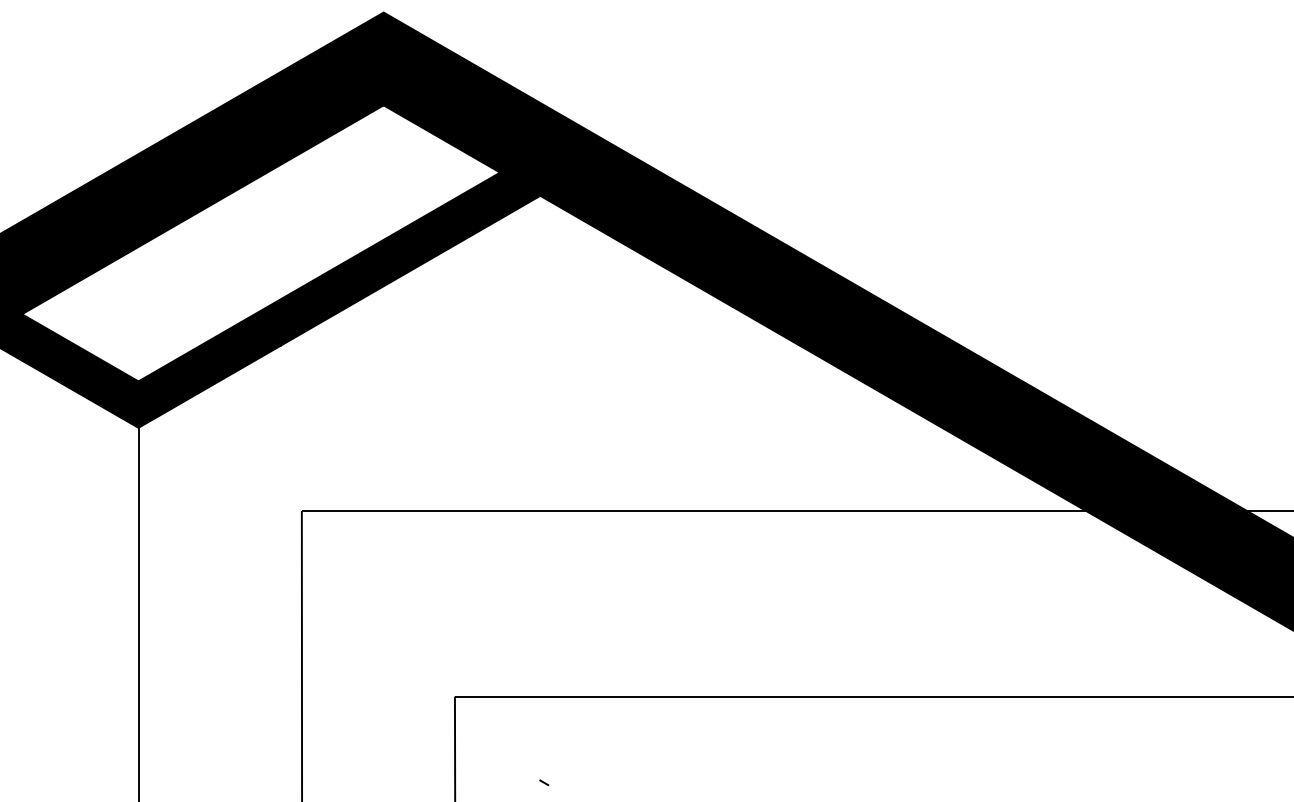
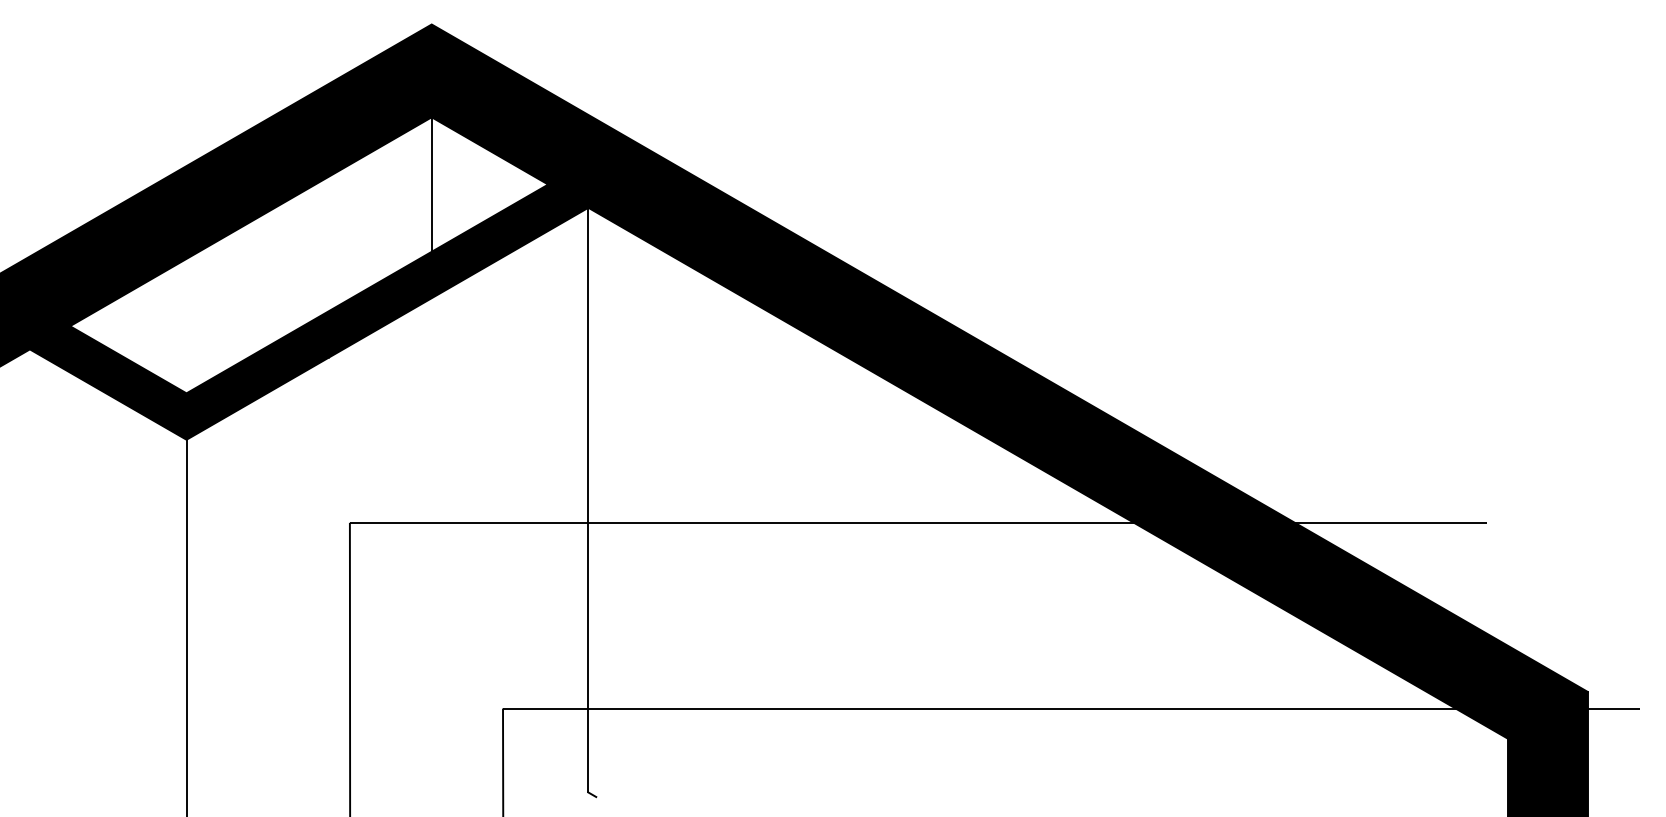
line: (383, 172) -> (431, 184), added
line: (540, 487) -> (588, 499), added

